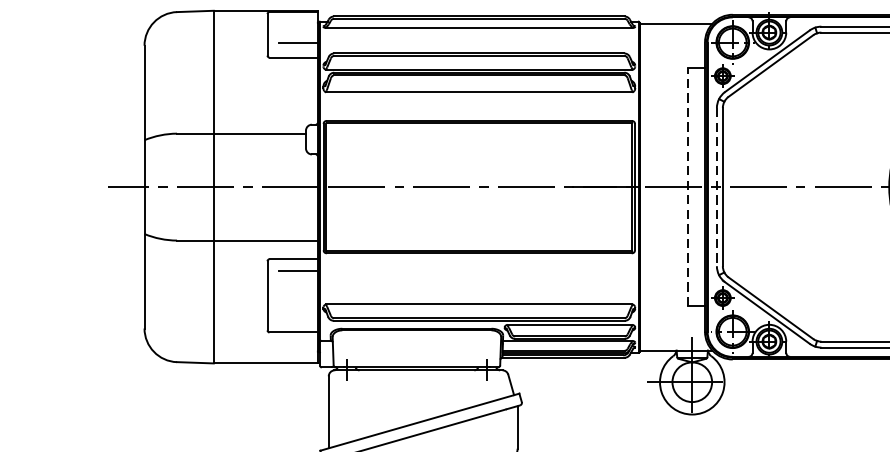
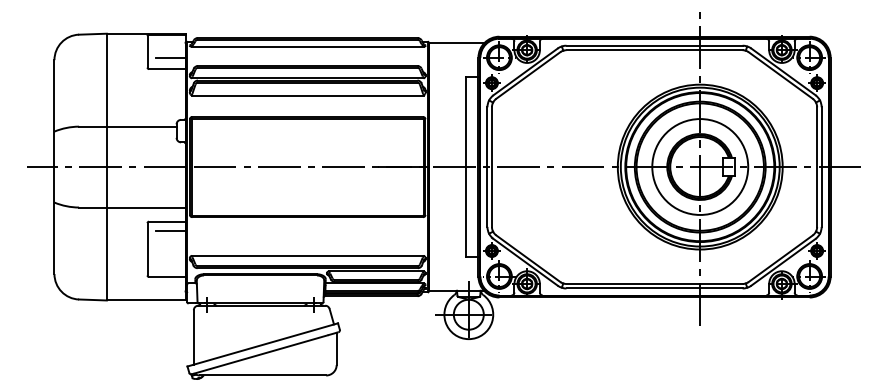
line: (687, 186) -> (465, 166), dashed -> solid
line: (716, 187) -> (487, 167), dashed -> solid

